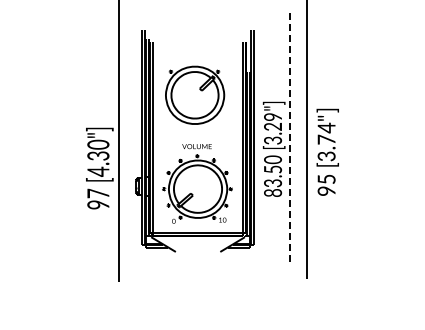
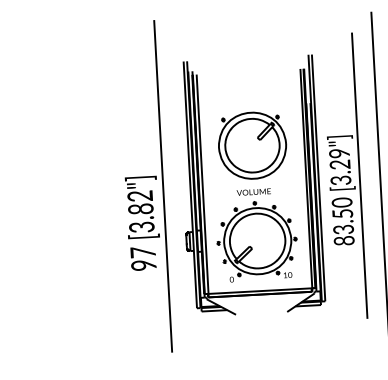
part: (195, 94) -> (252, 144), moved
line: (289, 137) -> (359, 175), dashed -> solid
text: (98, 157) -> (141, 210), [4.30"] -> [3.82"]

